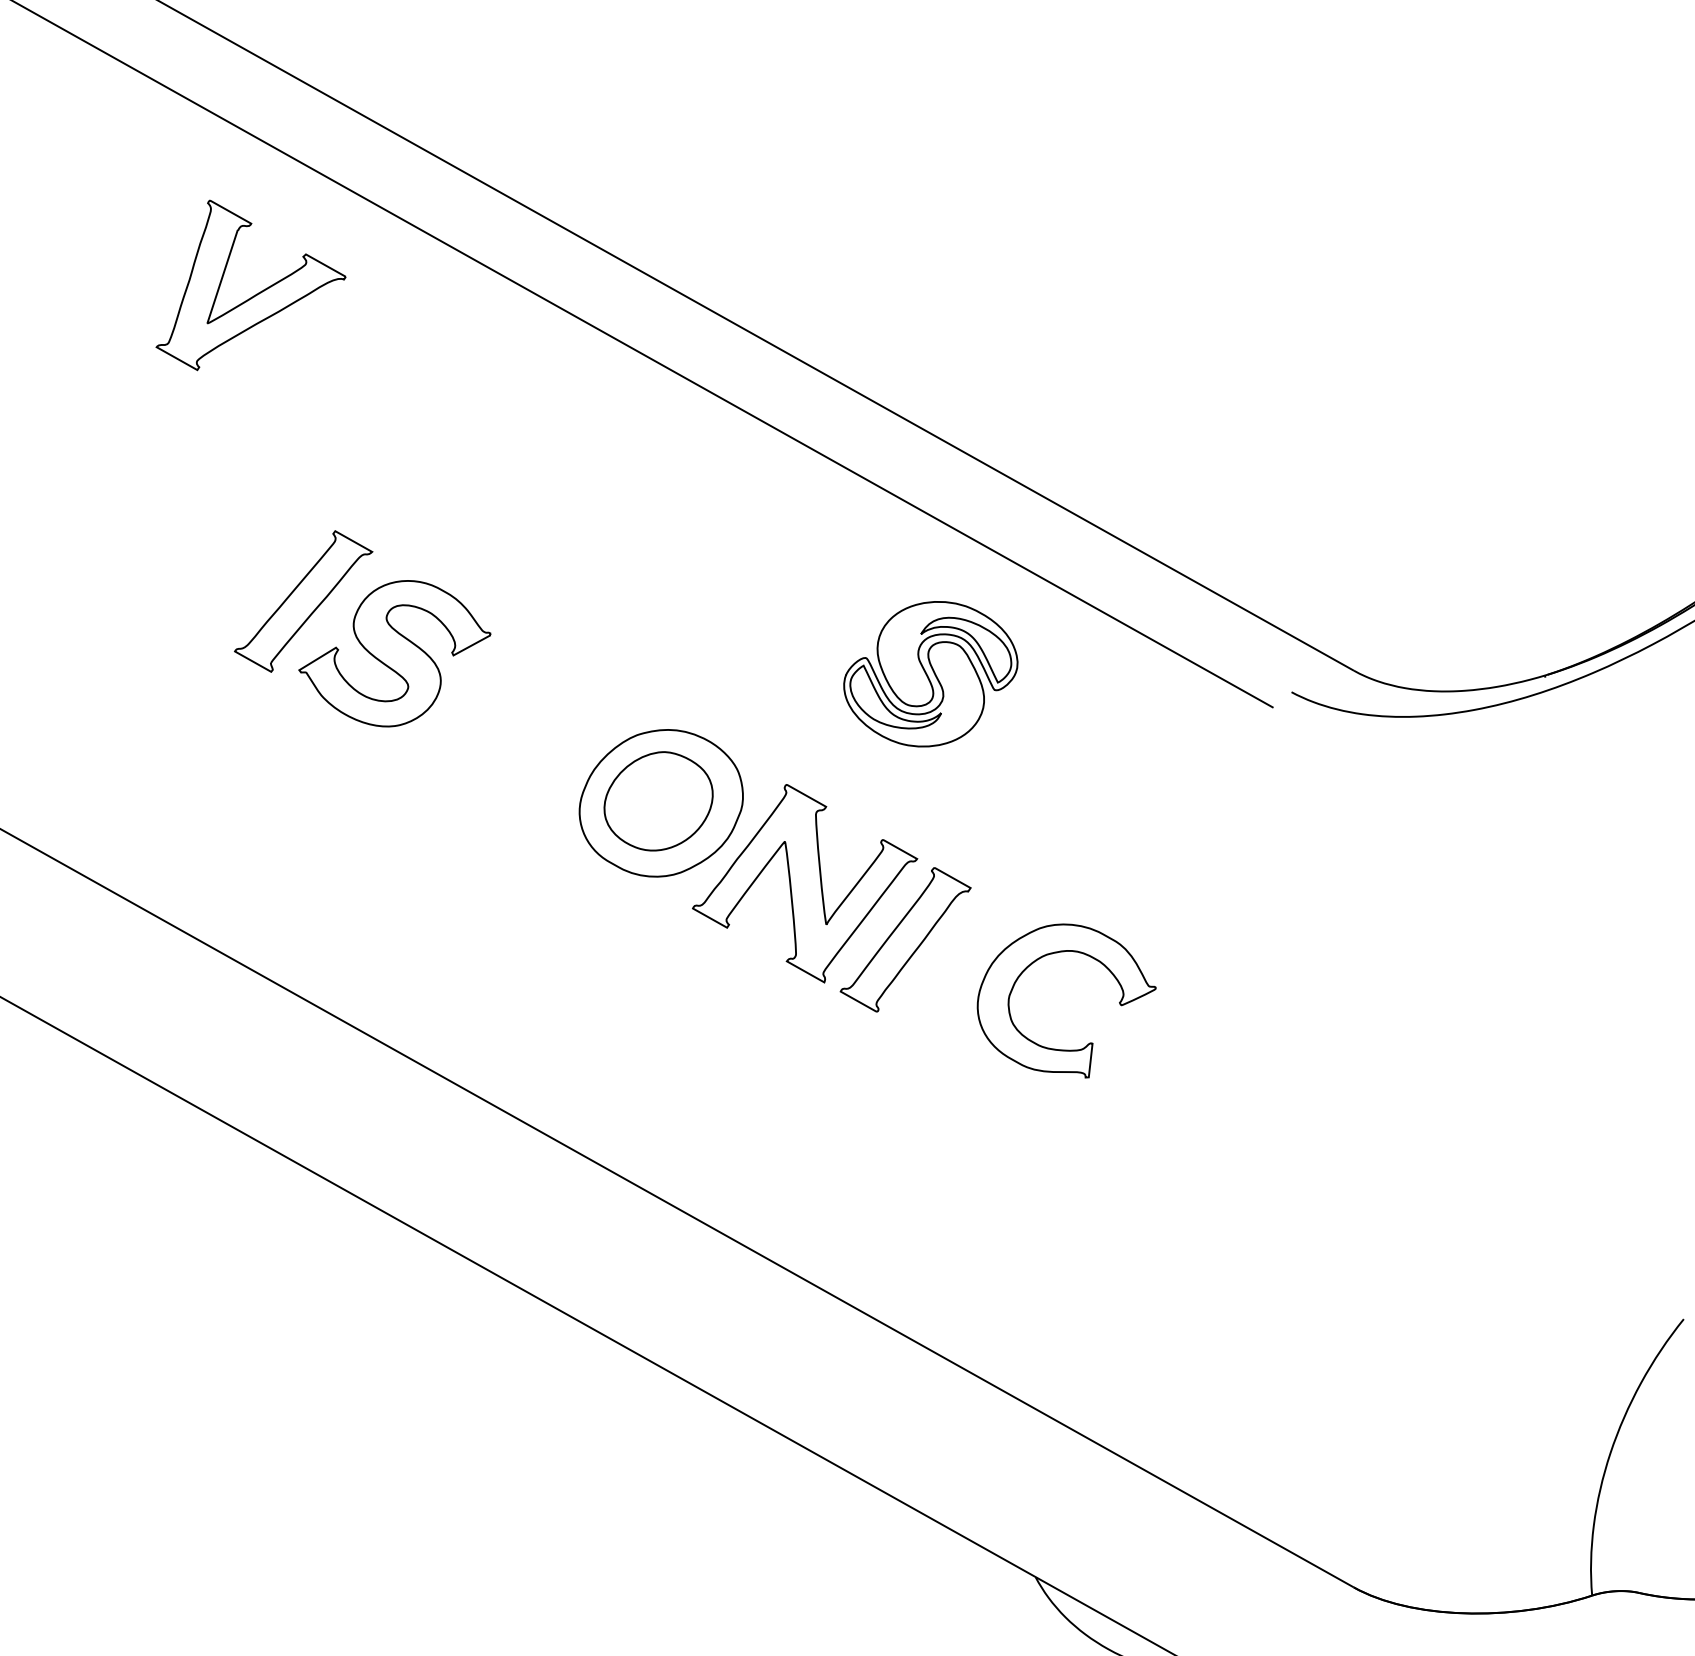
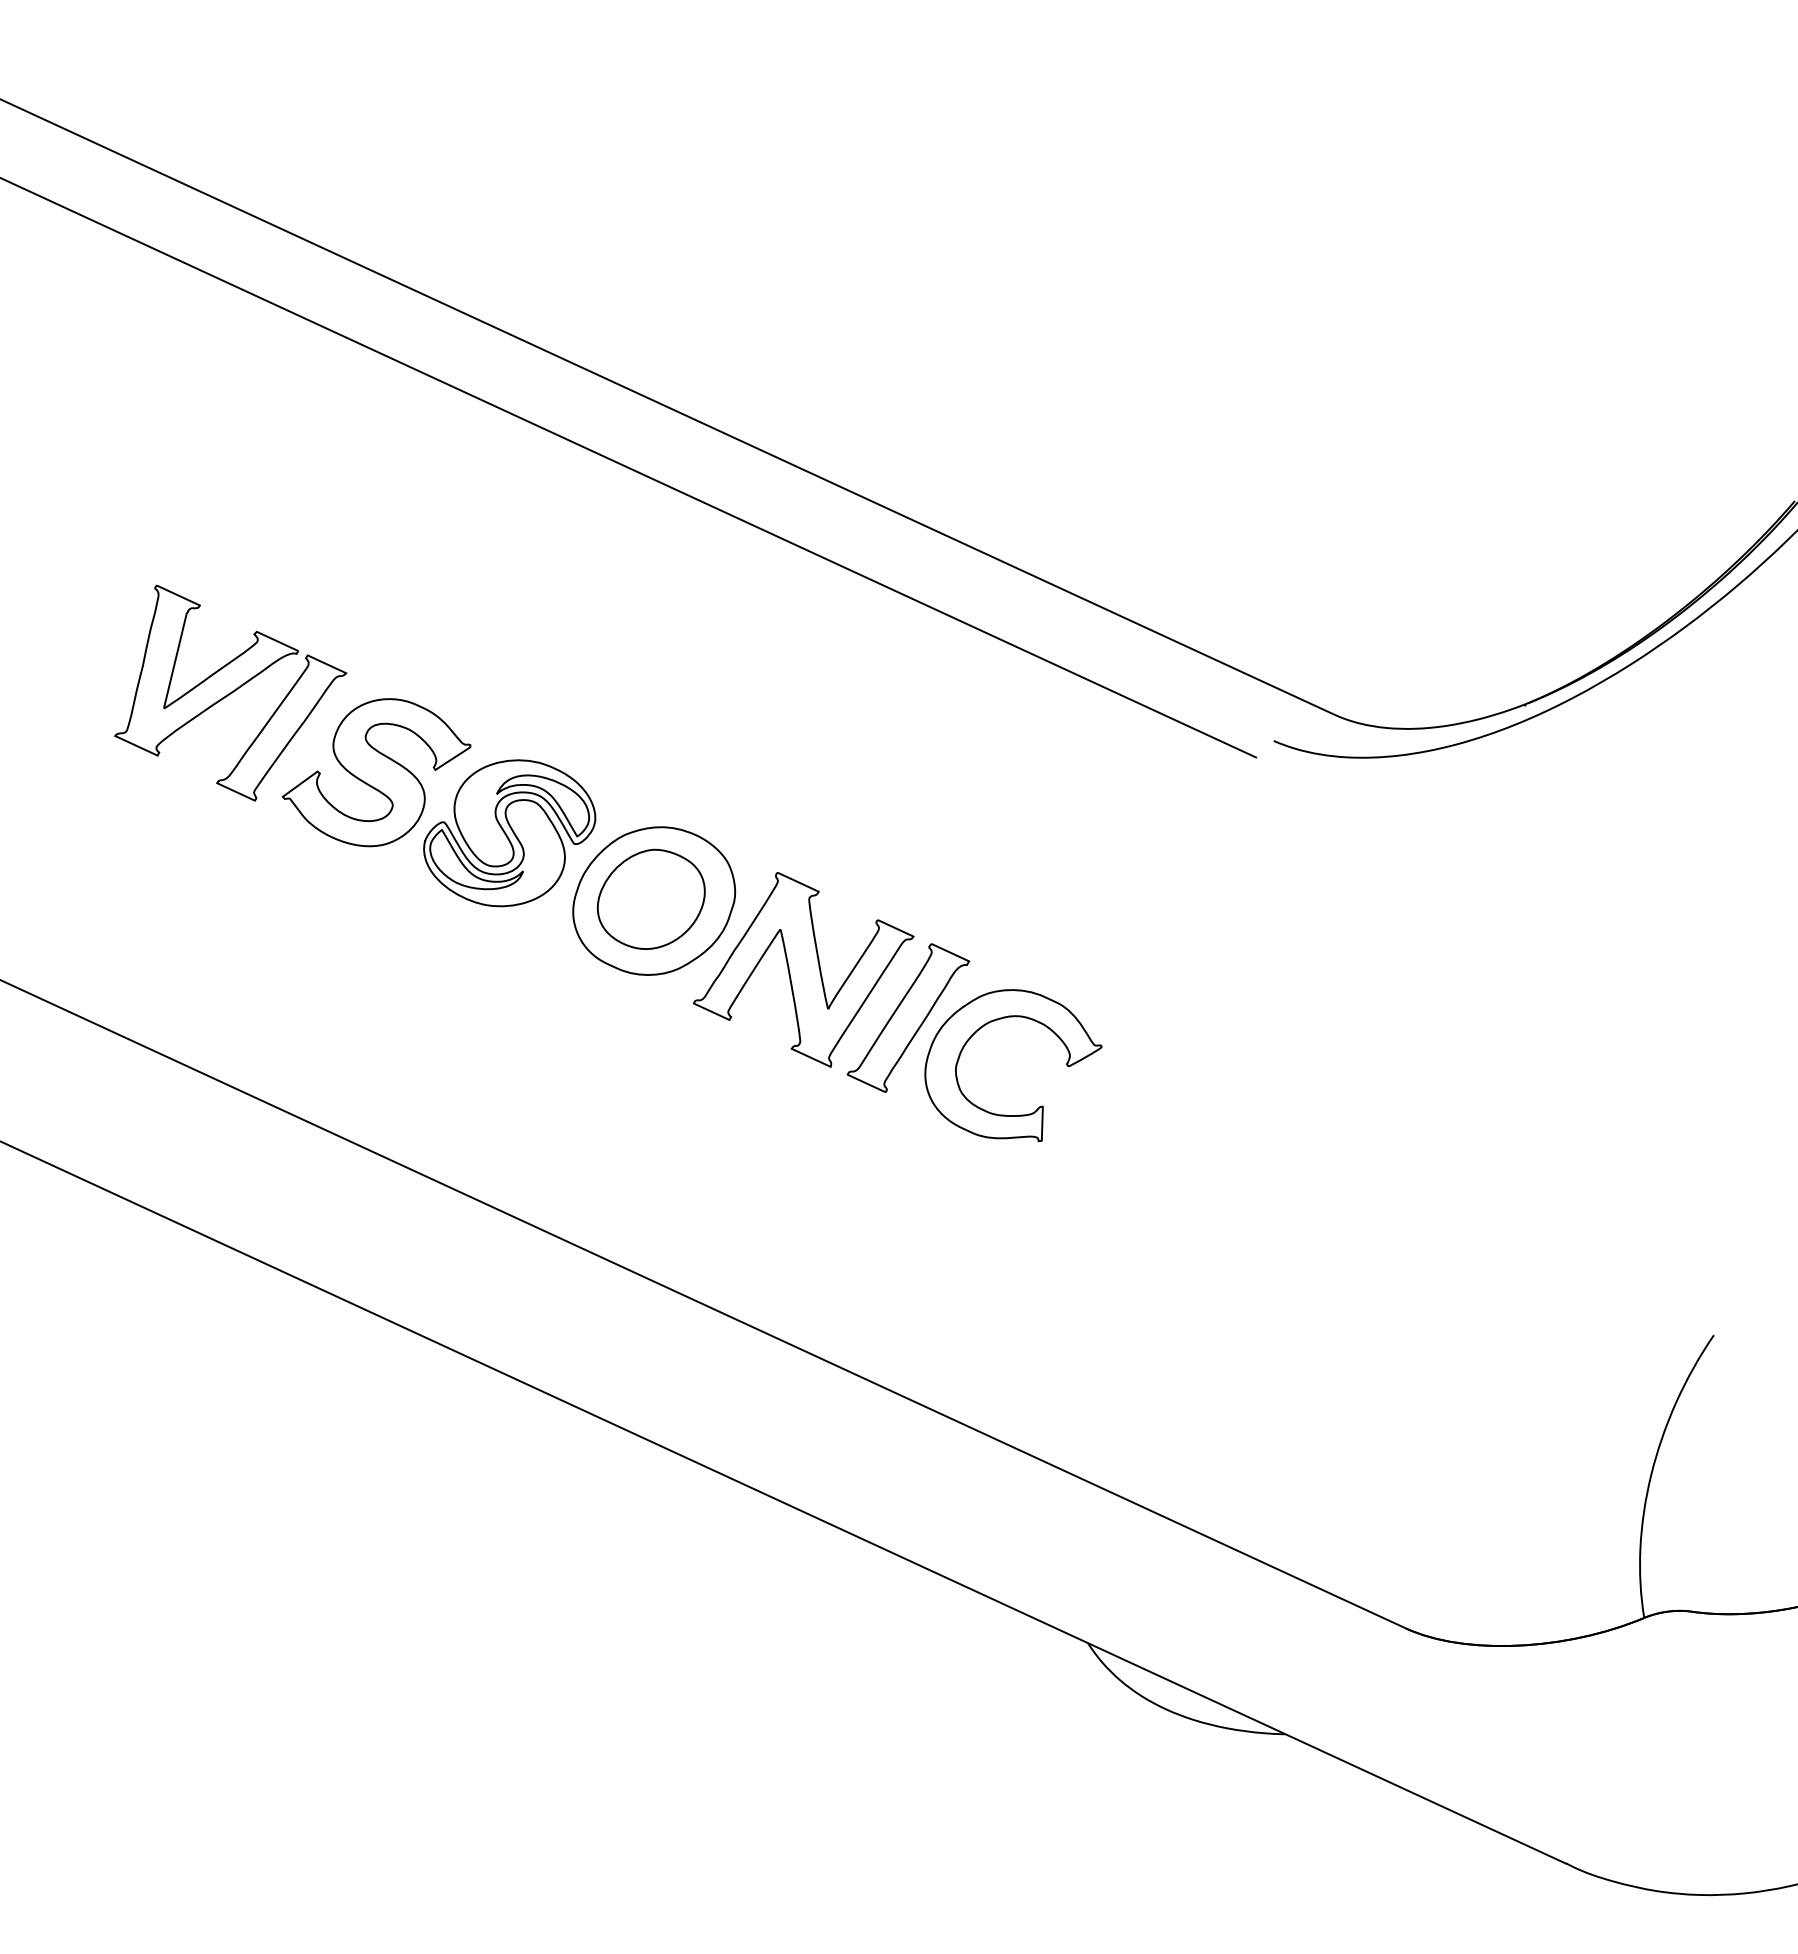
part: (252, 289) -> (206, 670), moved
part: (930, 674) -> (509, 833), moved
part: (1058, 953) -> (1001, 1019), moved

